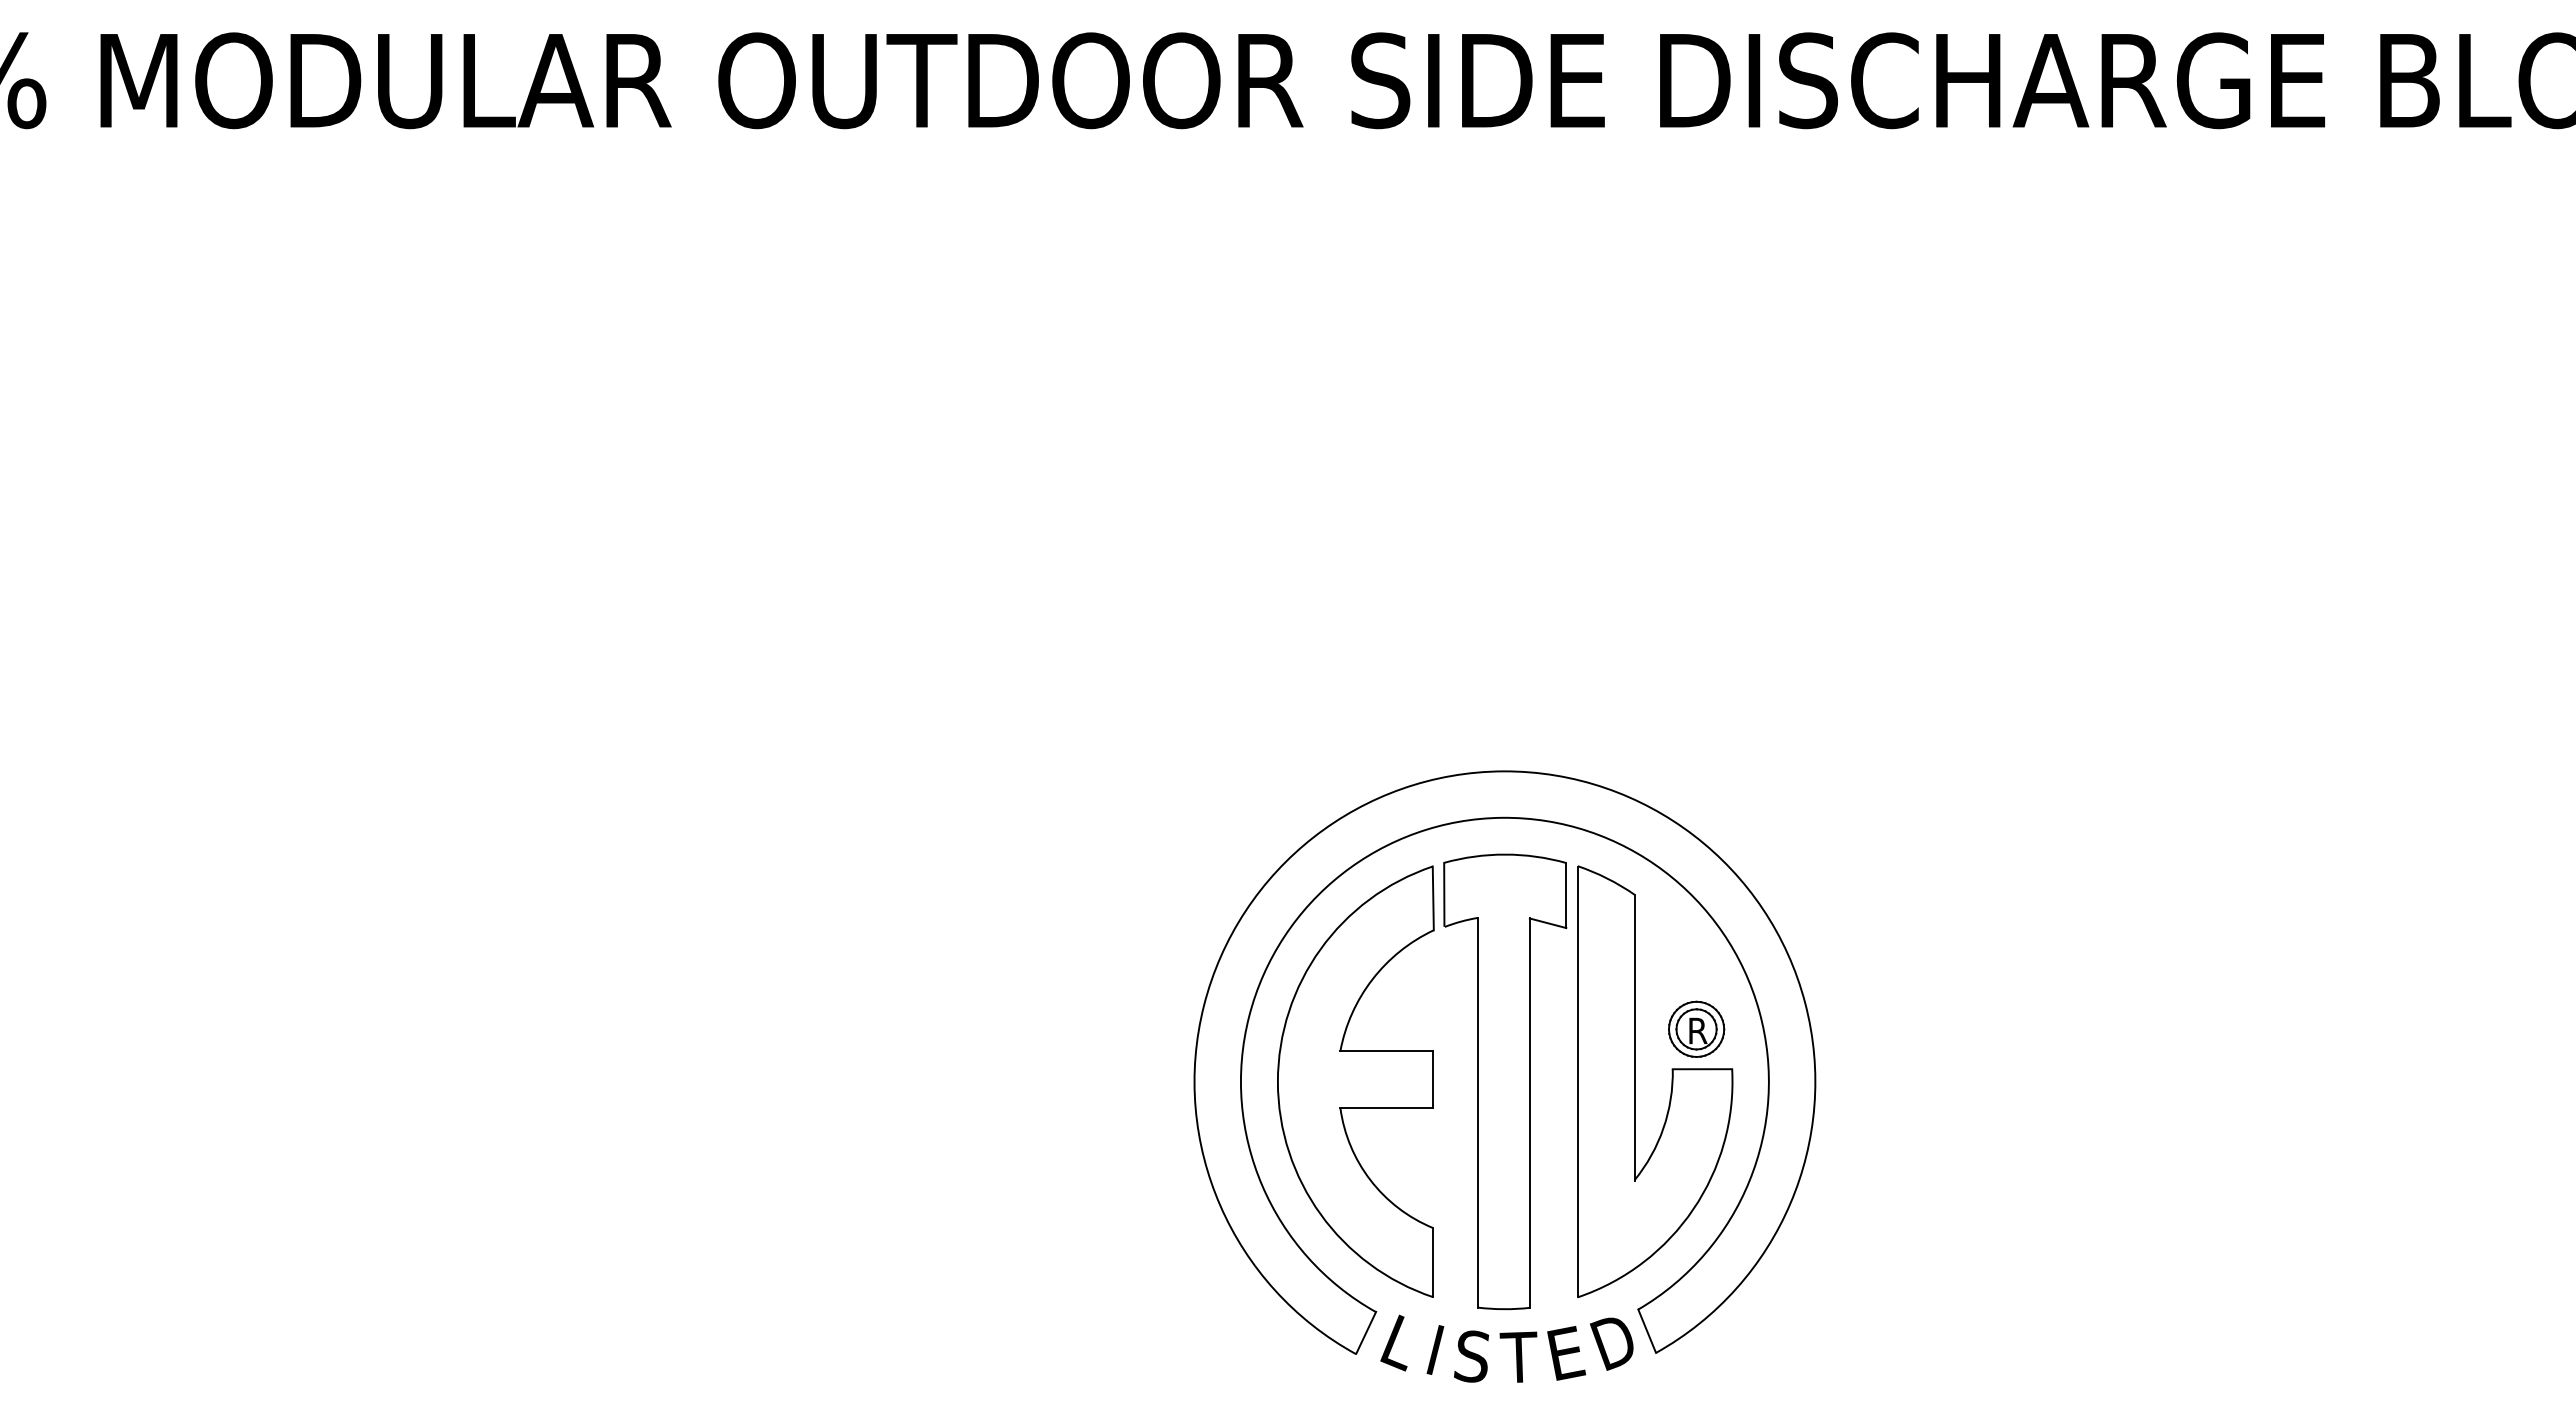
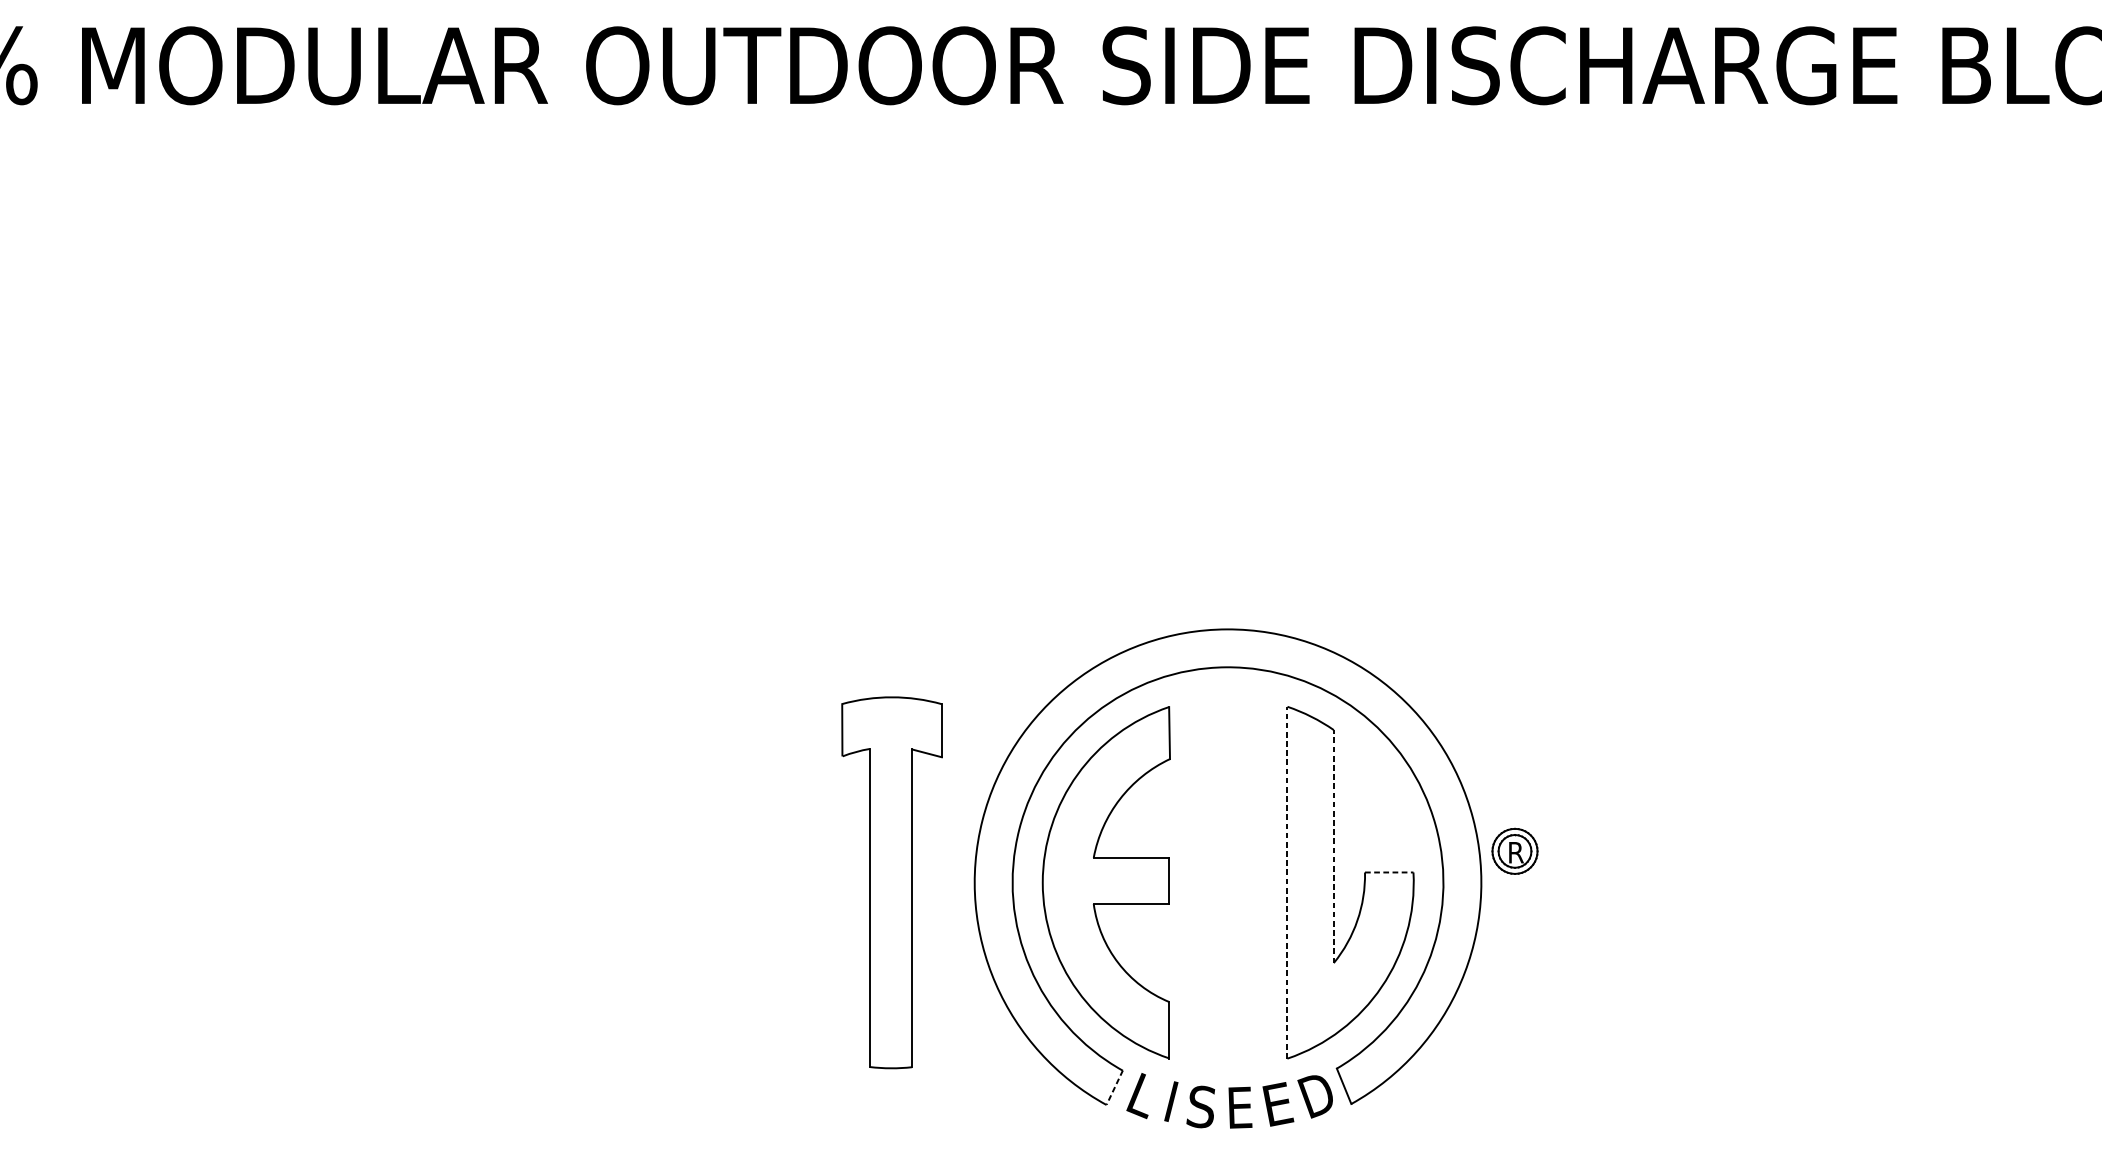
part: (1696, 1028) -> (1514, 850), moved
line: (1634, 1037) -> (1333, 846), solid -> dashed
line: (1702, 1069) -> (1389, 872), solid -> dashed
part: (1505, 1081) -> (892, 882), moved
line: (1577, 1081) -> (1287, 882), solid -> dashed
line: (1366, 1333) -> (1115, 1088), solid -> dashed
text: (1518, 1357) -> (1239, 1107), T -> E

